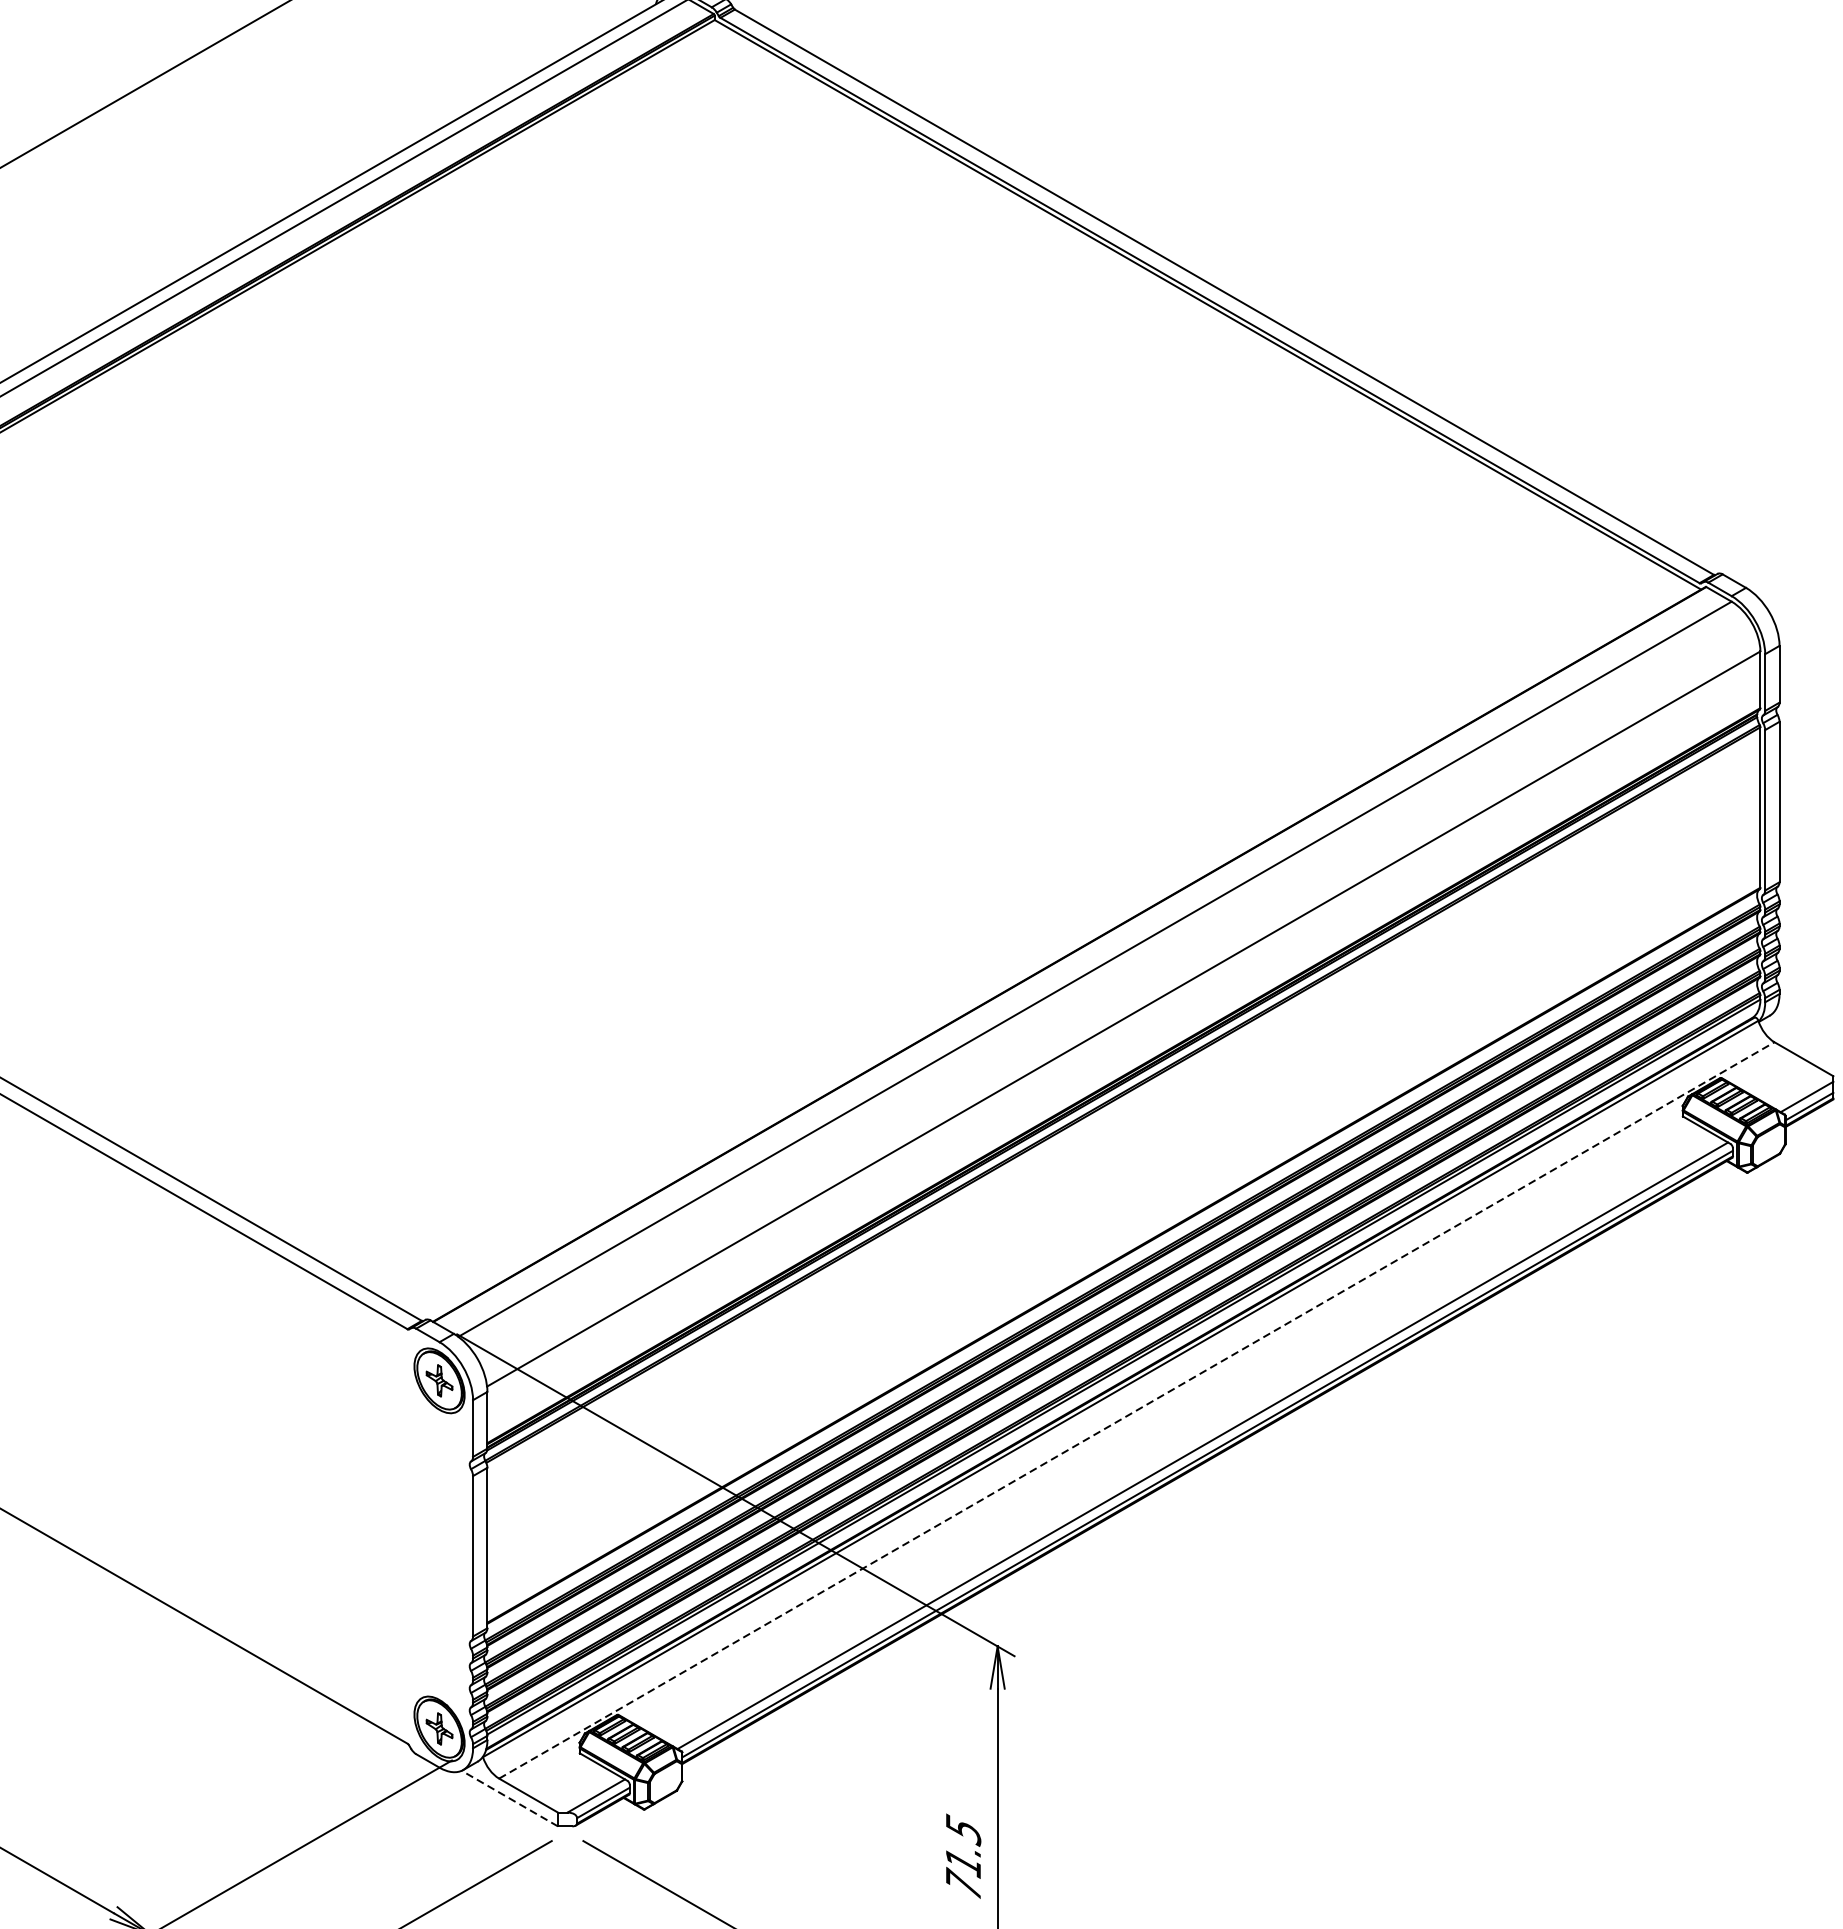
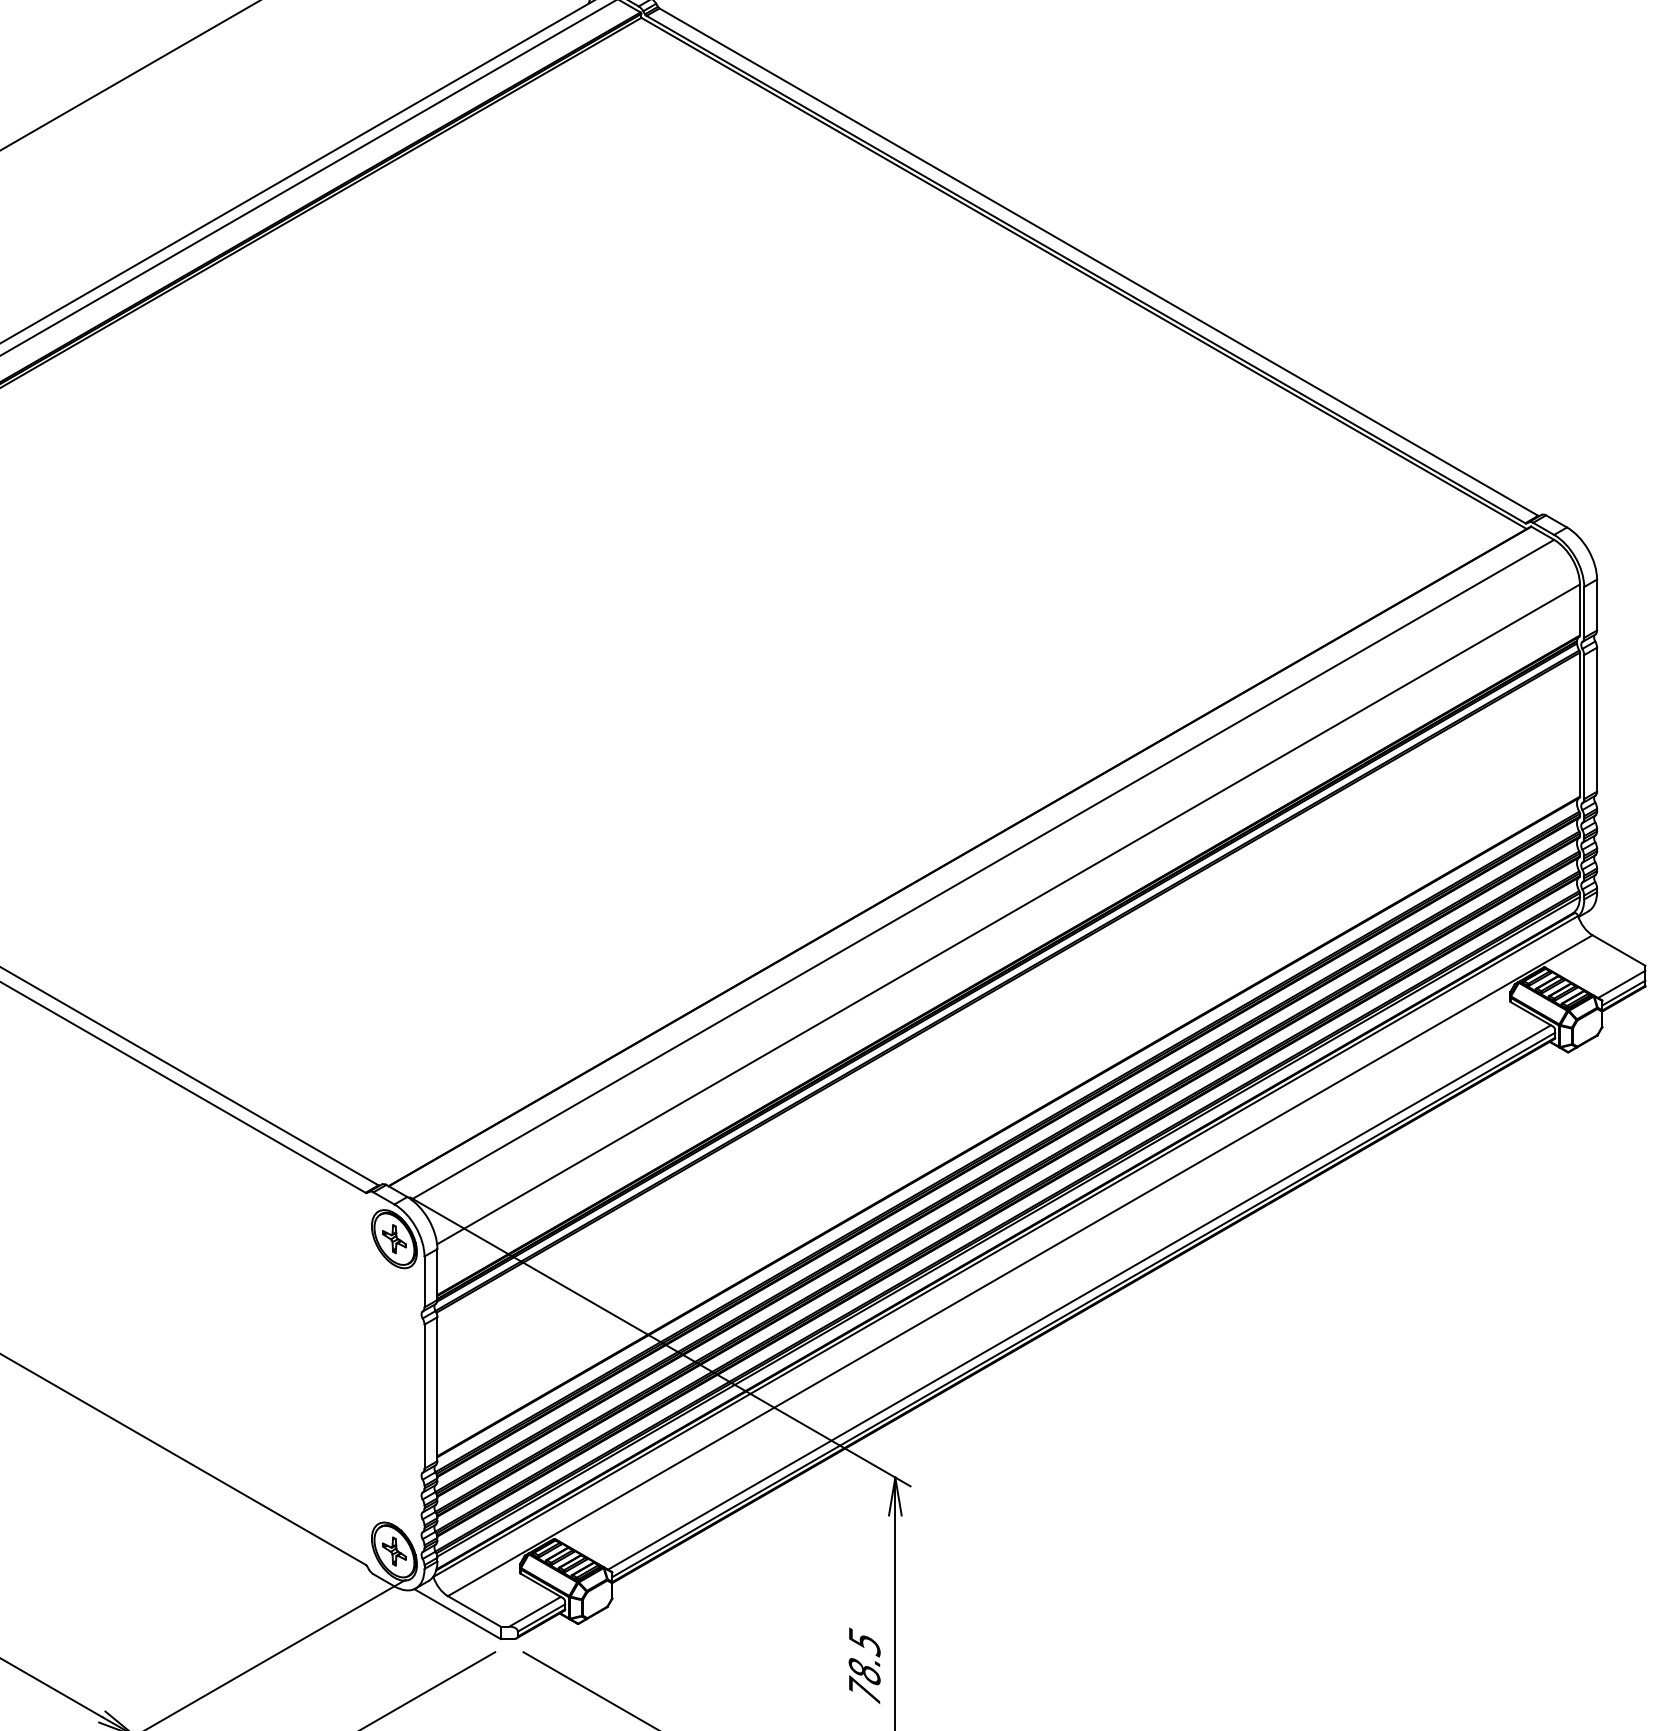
line: (1137, 1410) -> (1020, 1265), dashed -> solid
line: (509, 1799) -> (457, 1614), dashed -> solid
text: (963, 1863) -> (864, 1672), 71.5 -> 78.5

